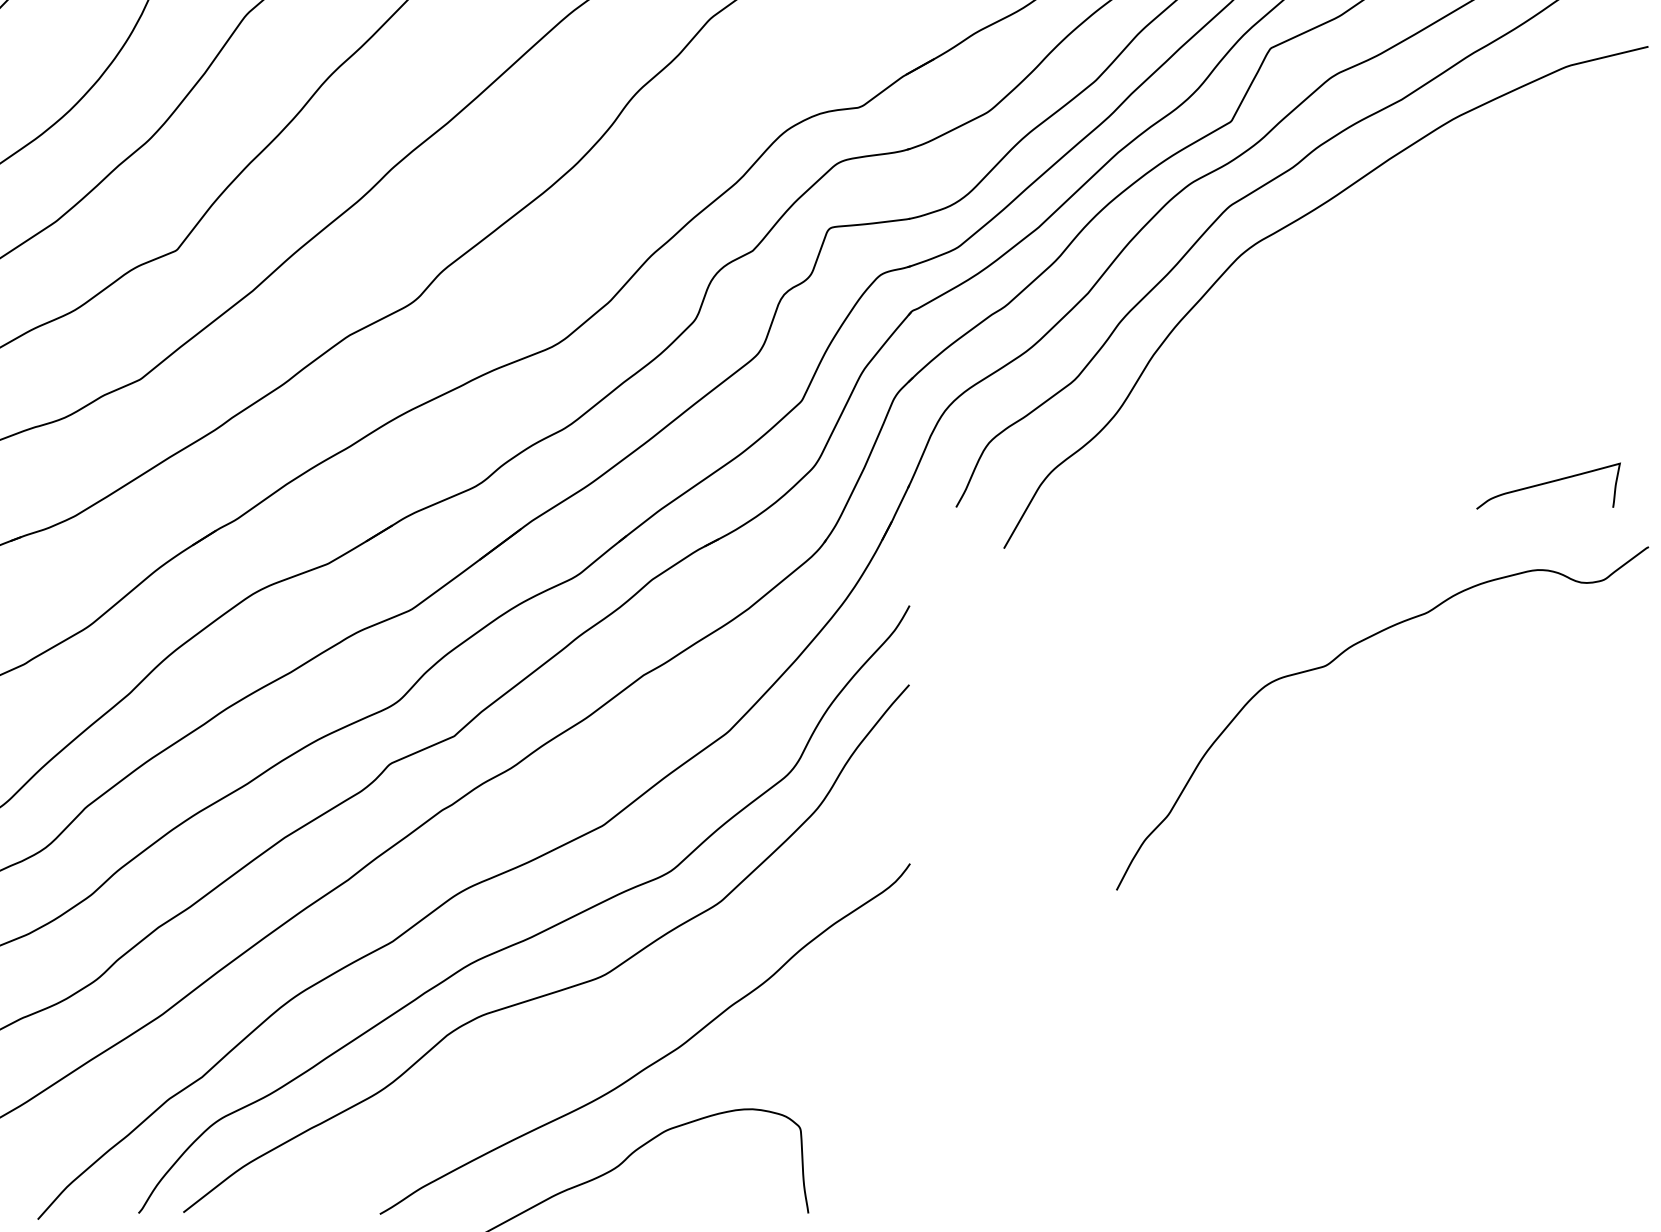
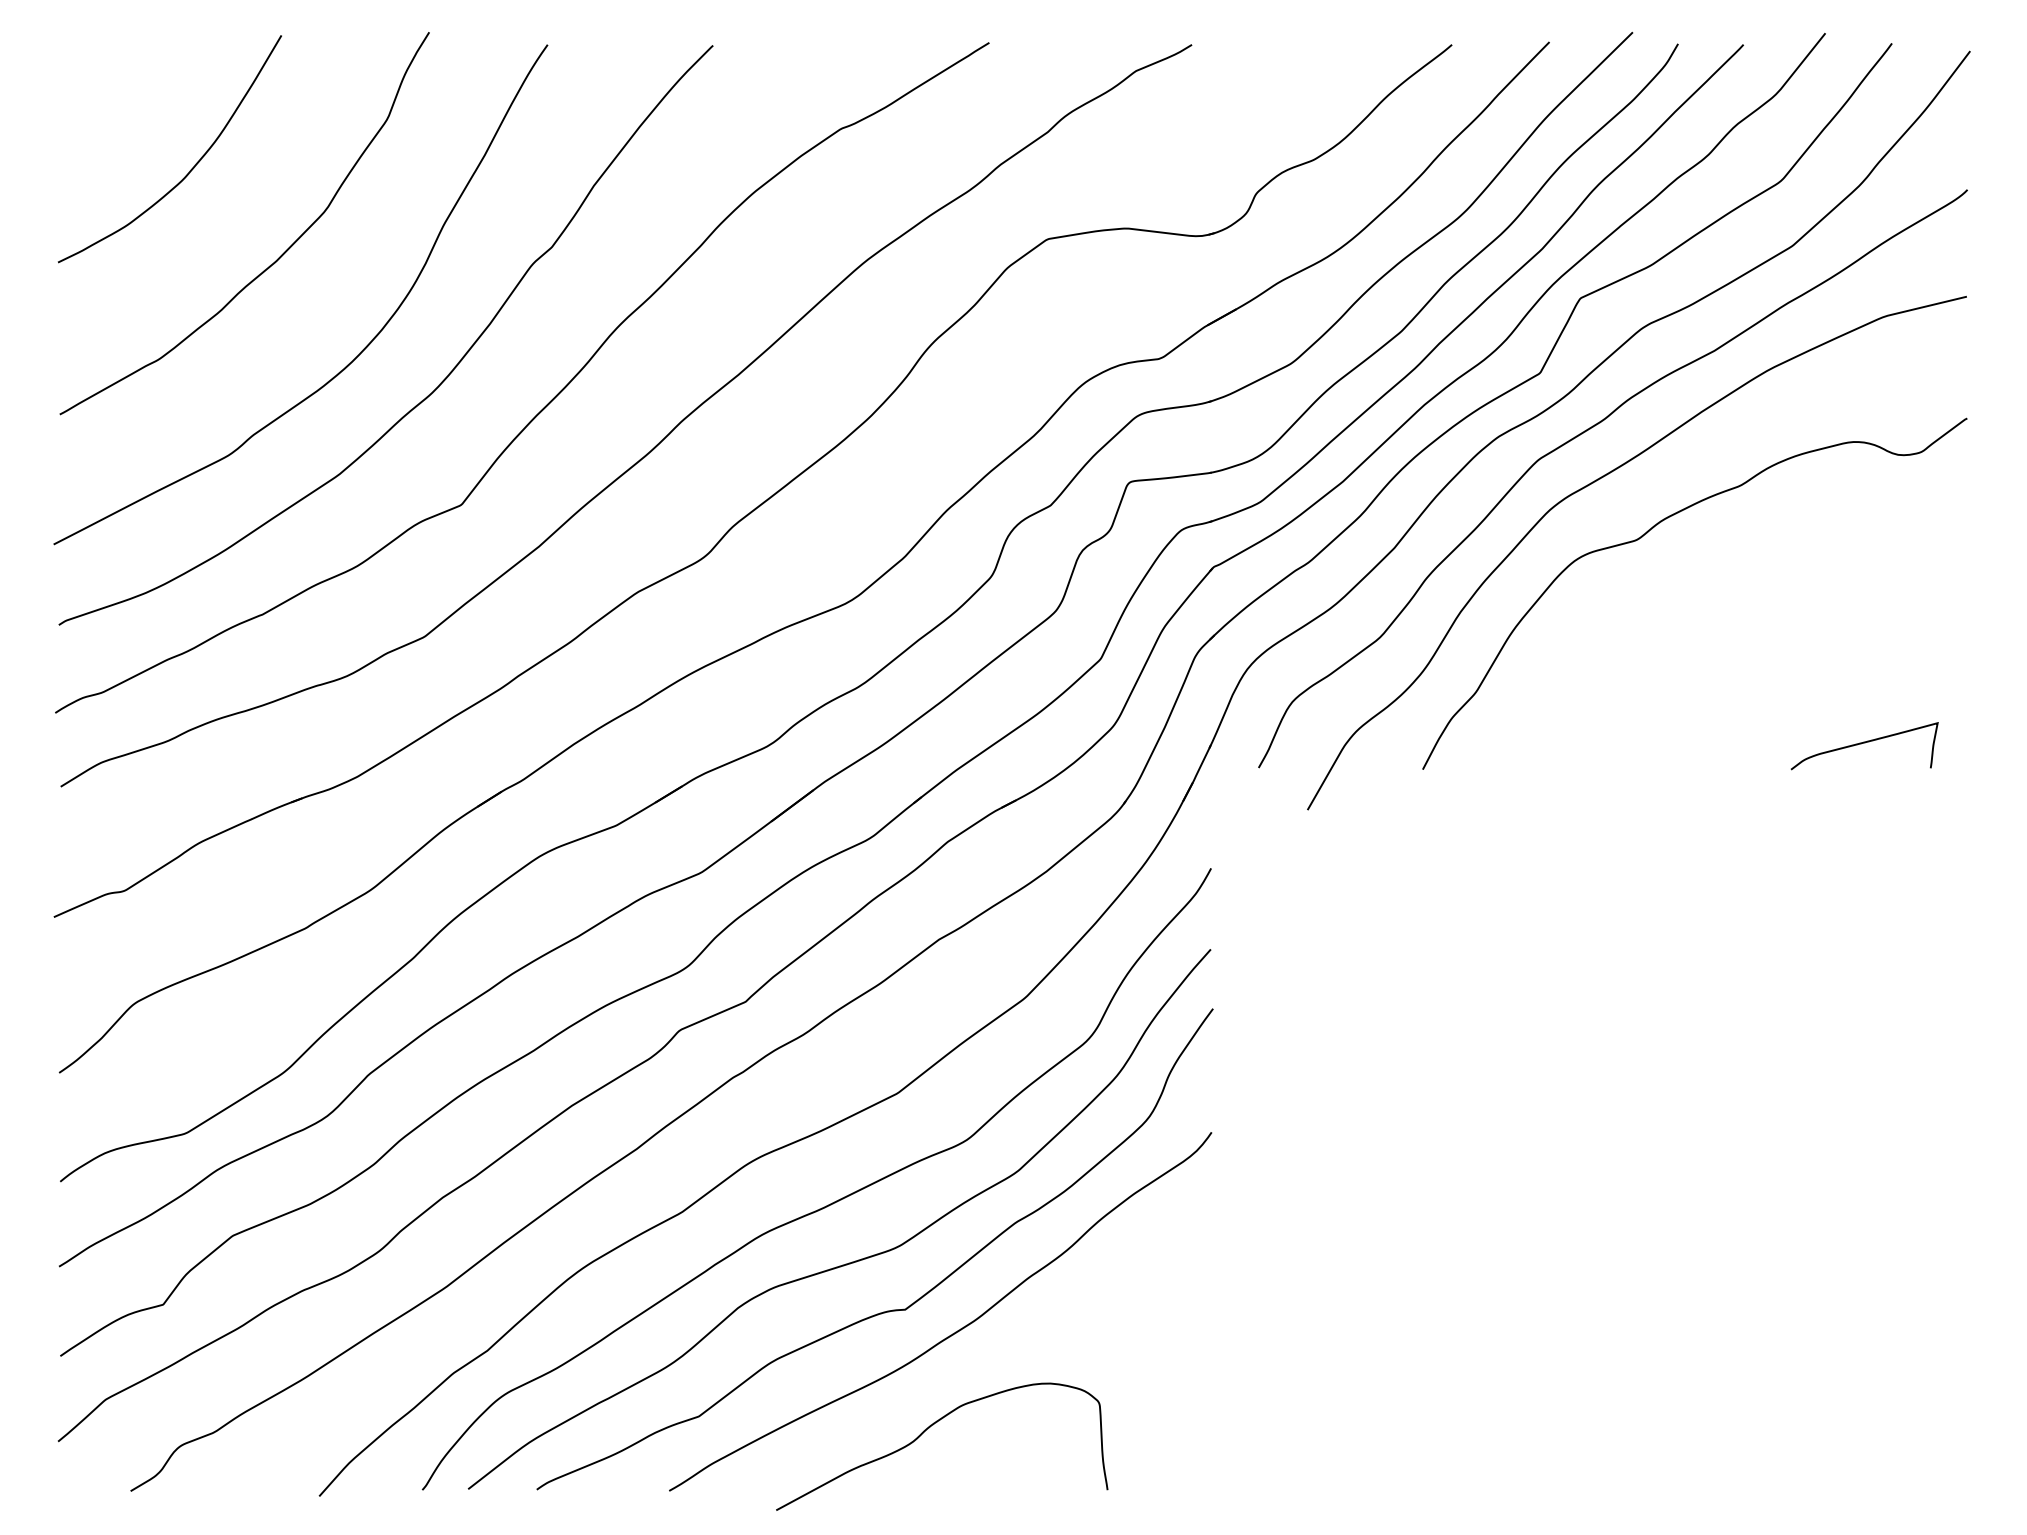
curve: (1335, 660) -> (1646, 534), moved
curve: (593, 1037) -> (887, 1310), added

